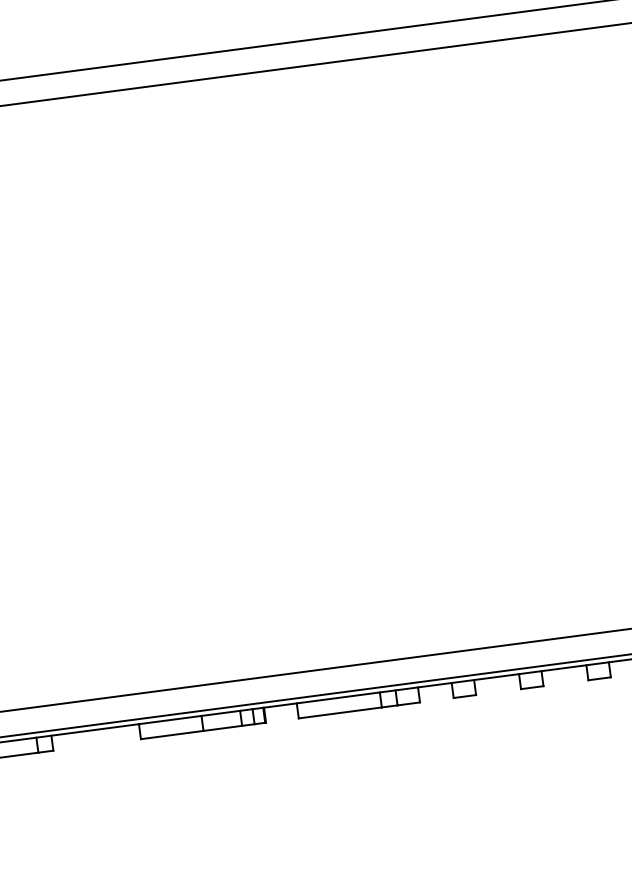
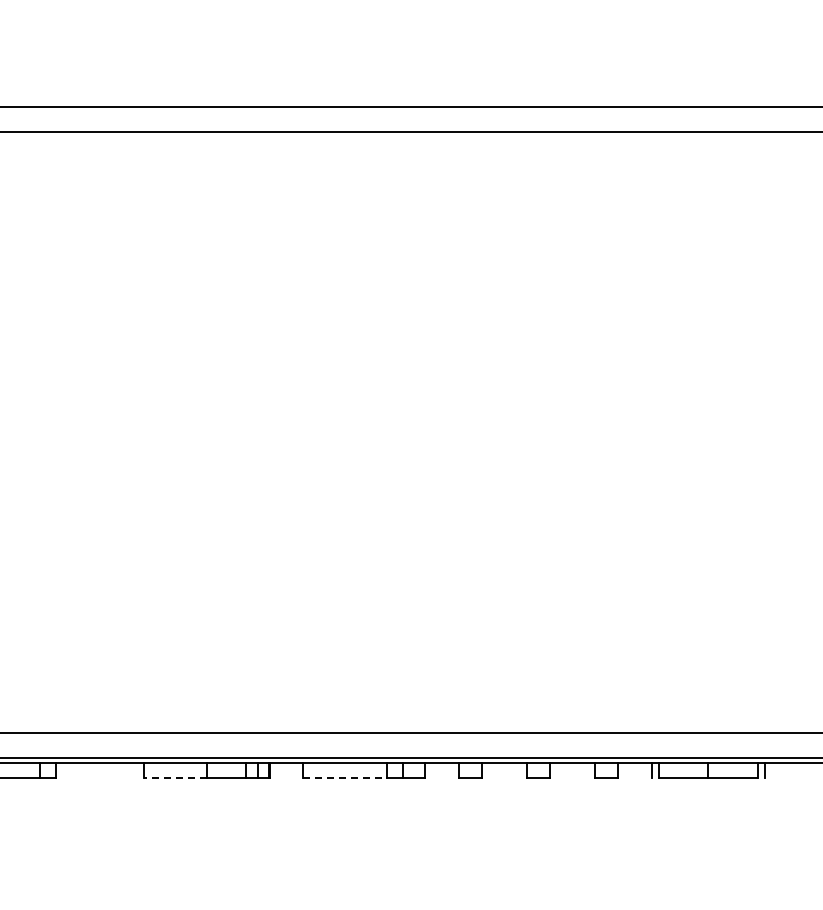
line: (339, 713) -> (344, 778), solid -> dashed
line: (172, 735) -> (175, 778), solid -> dashed

